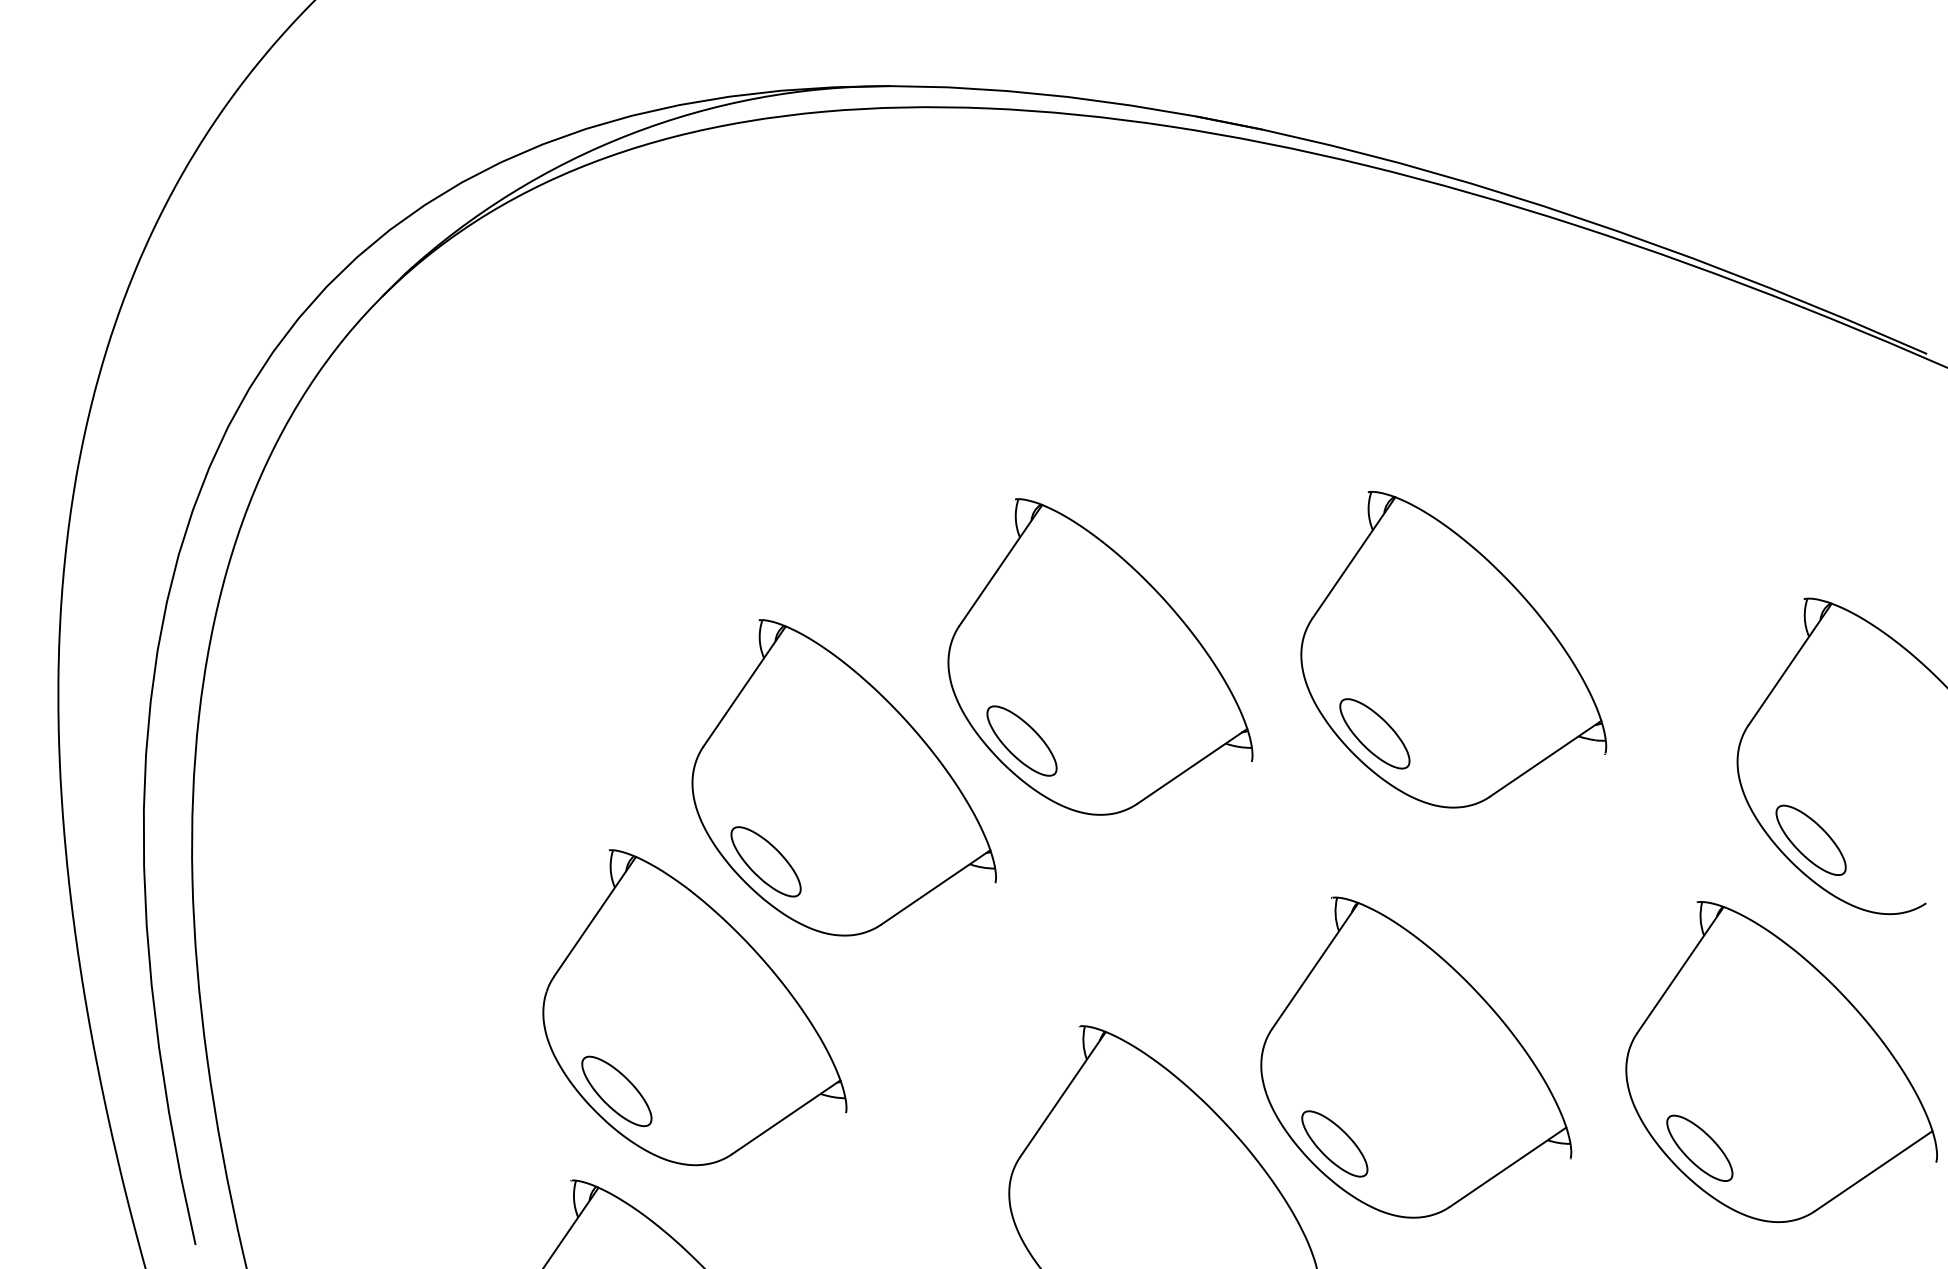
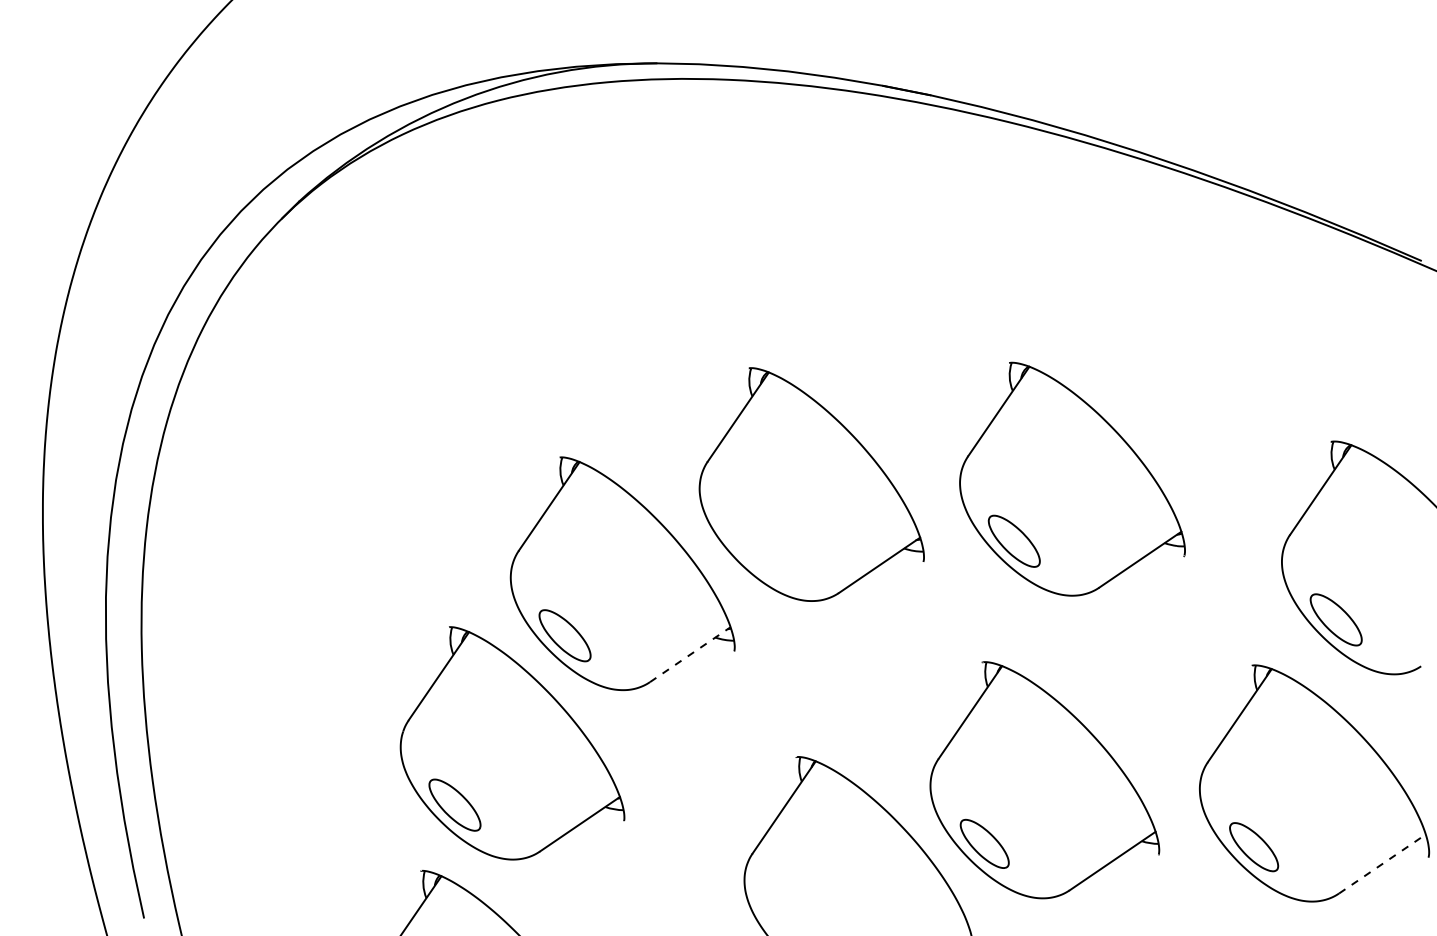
part: (1021, 740) -> (753, 546), removed
line: (936, 887) -> (690, 654), solid -> dashed
line: (1874, 1170) -> (1382, 863), solid -> dashed

